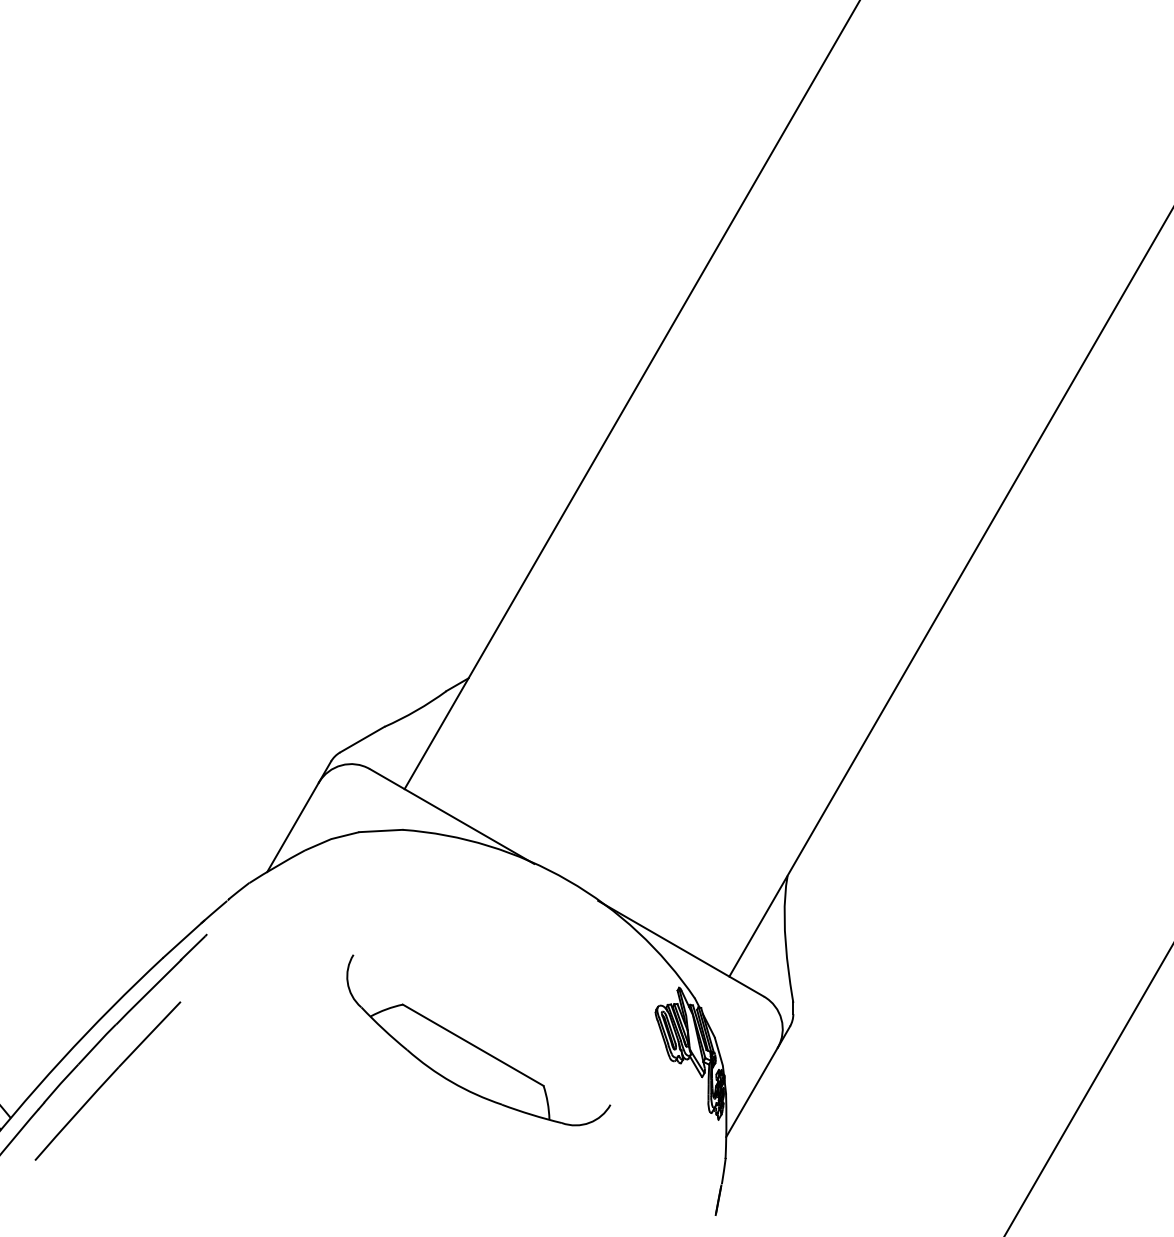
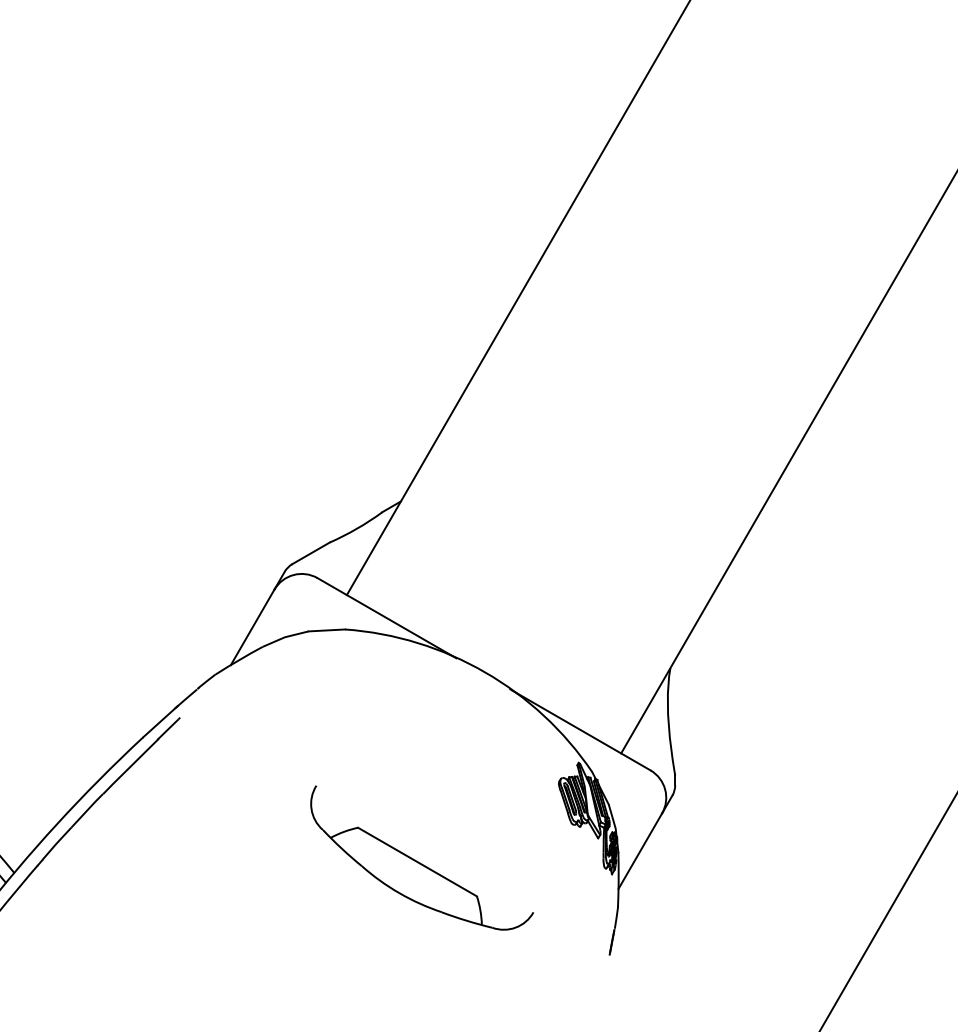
part: (478, 1040) -> (421, 858), moved
part: (107, 1080) -> (95, 841), removed

